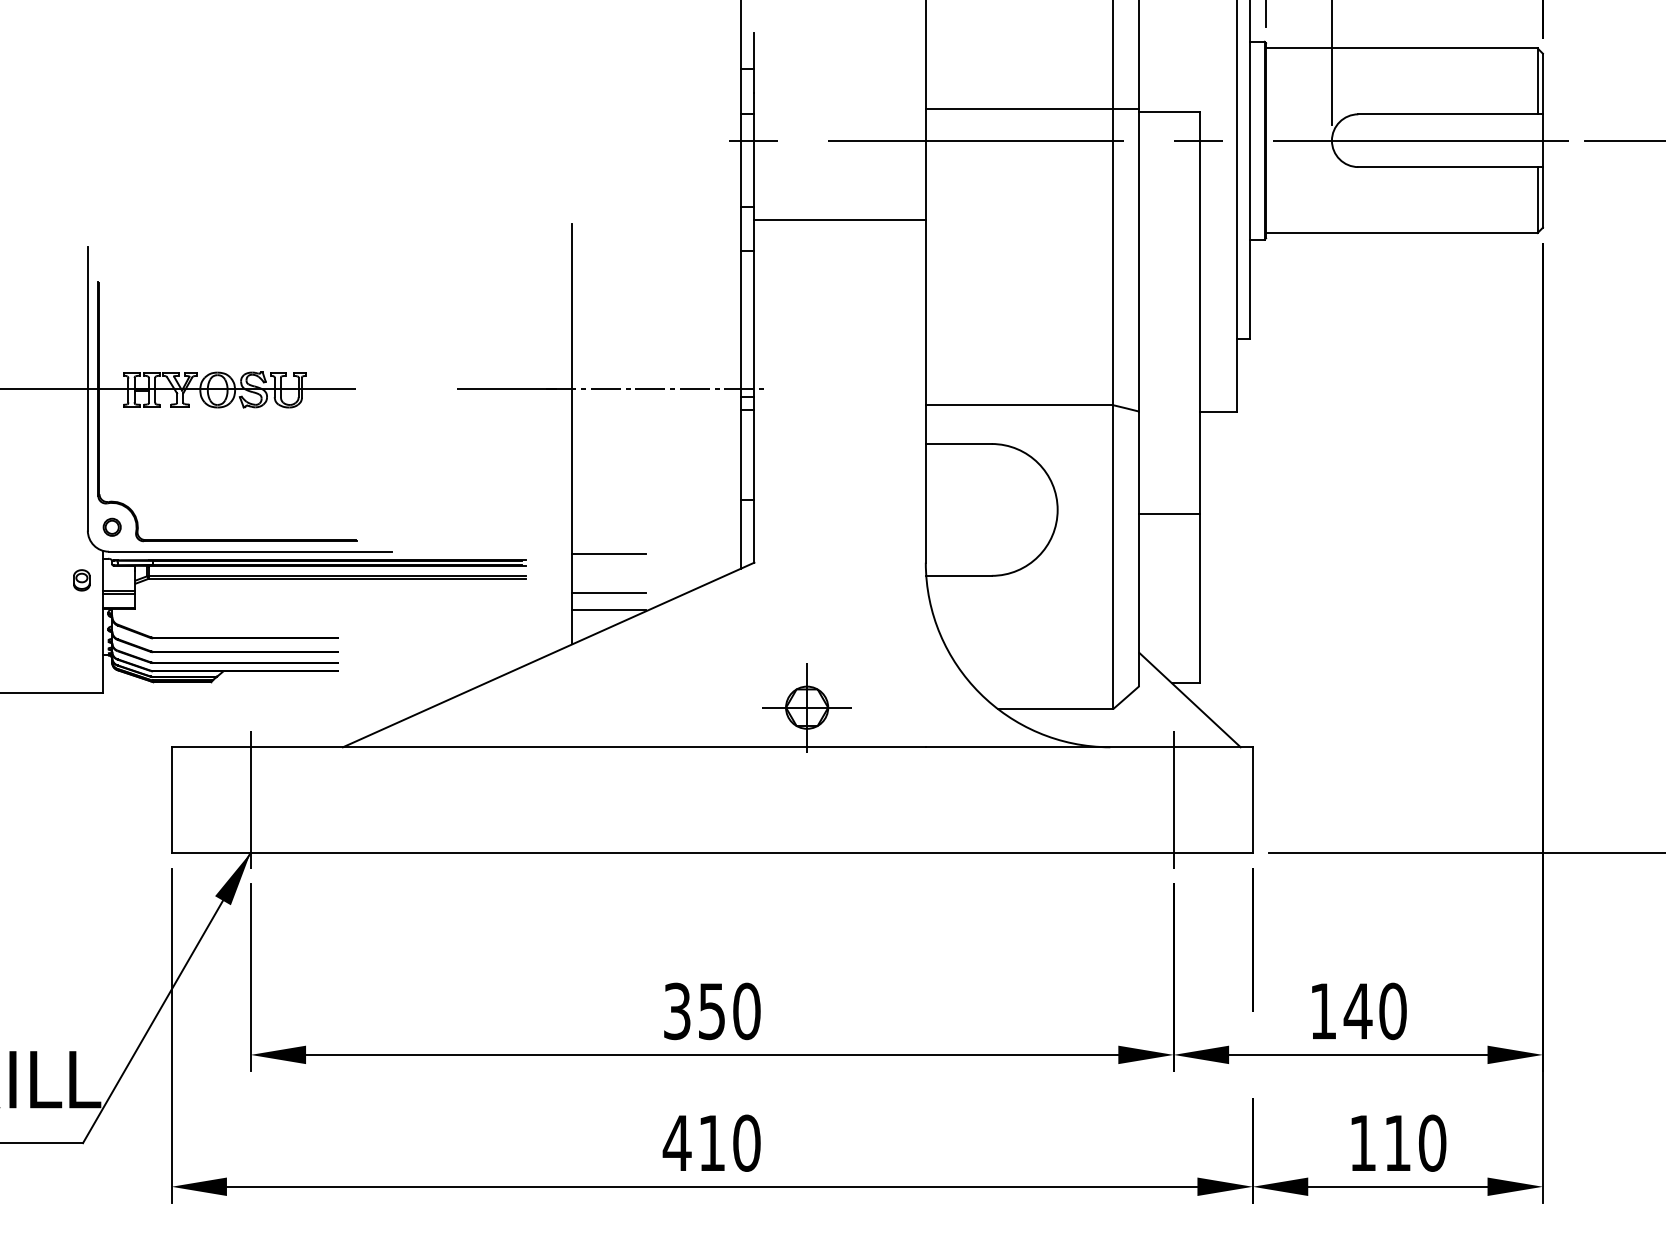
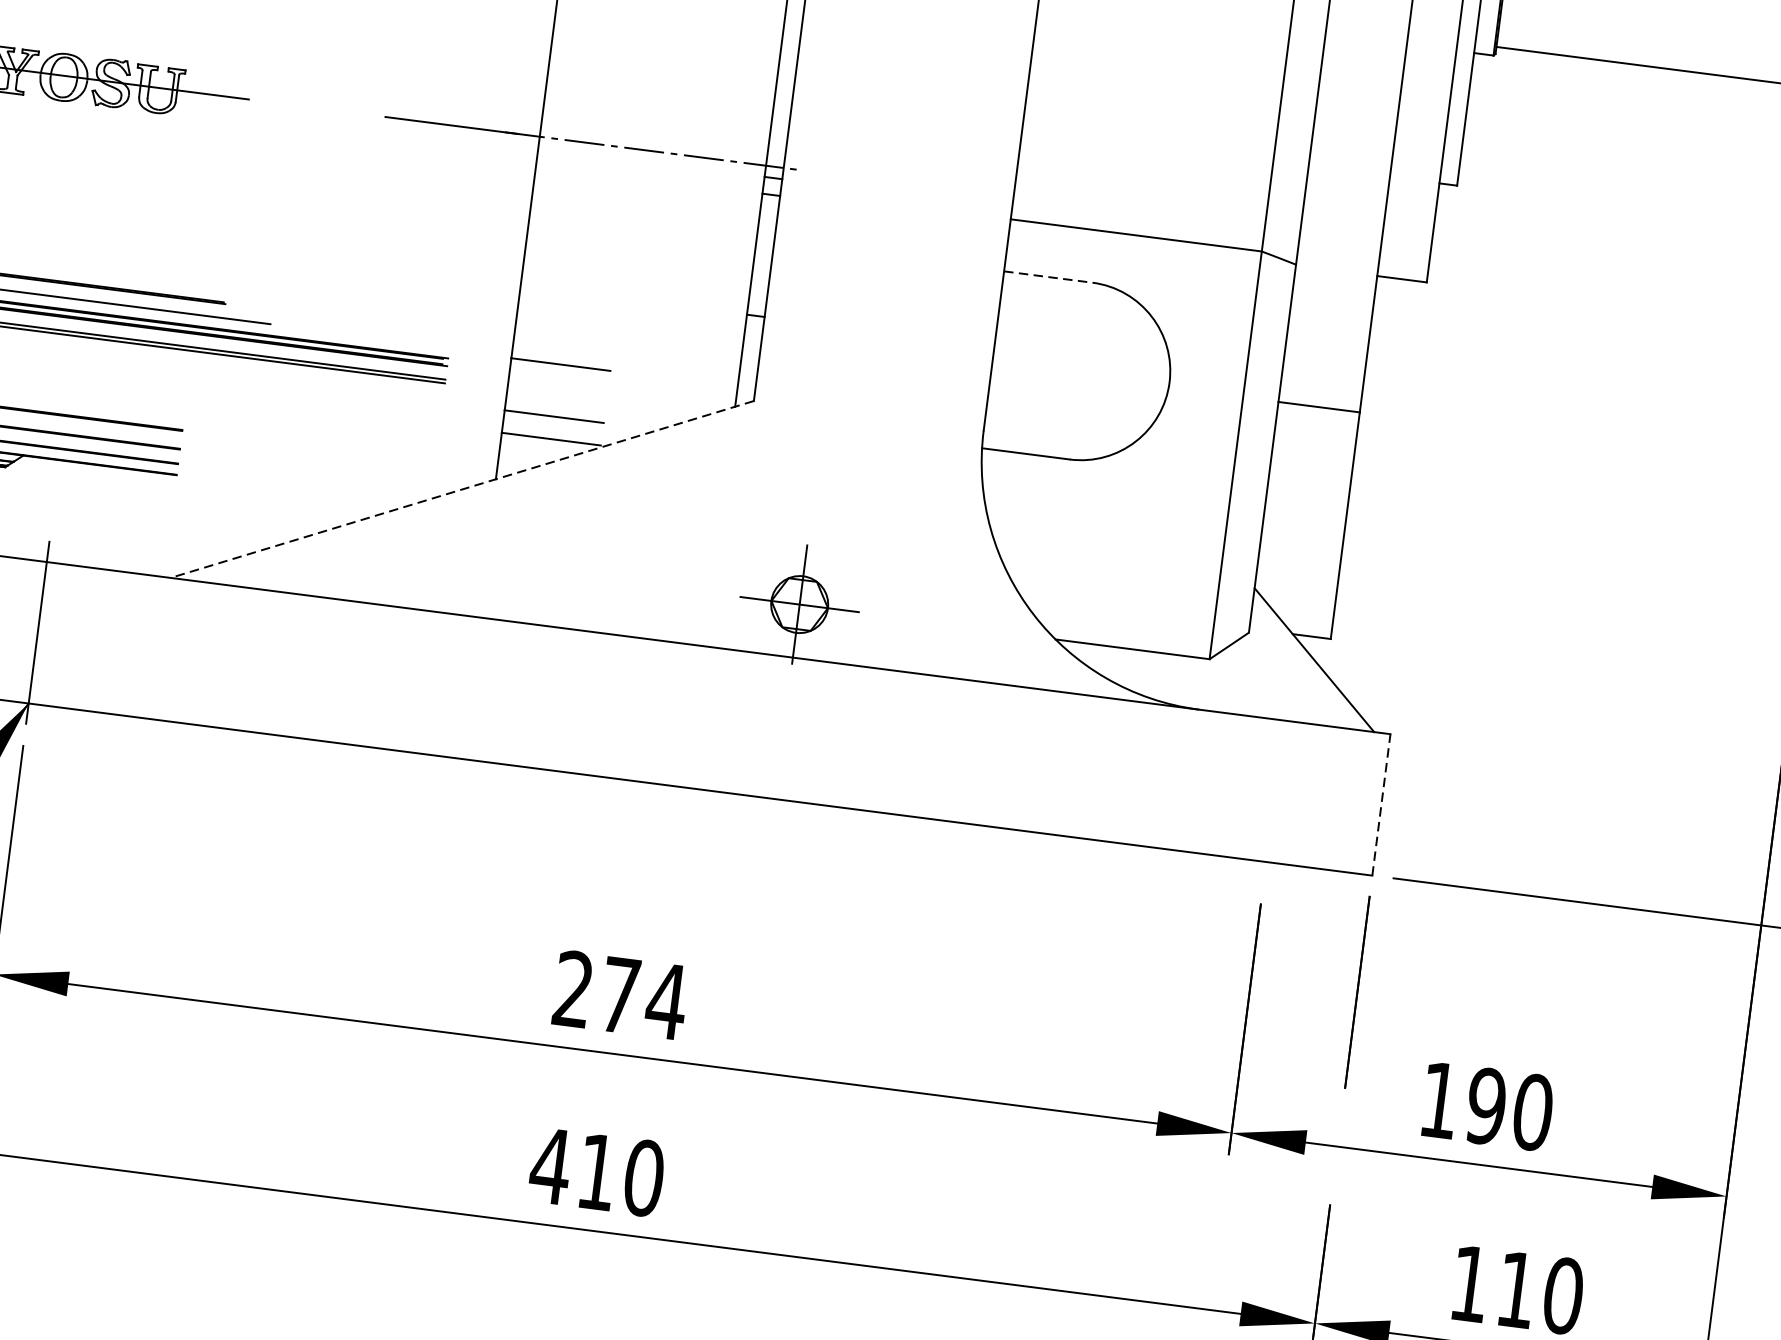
line: (958, 444) -> (1047, 277), solid -> dashed
line: (548, 655) -> (461, 490), solid -> dashed
line: (1173, 799) -> (1275, 790), removed
line: (1252, 800) -> (1380, 805), solid -> dashed
text: (712, 1011) -> (620, 995), 350 -> 274
text: (1357, 1011) -> (1485, 1106), 140 -> 190

